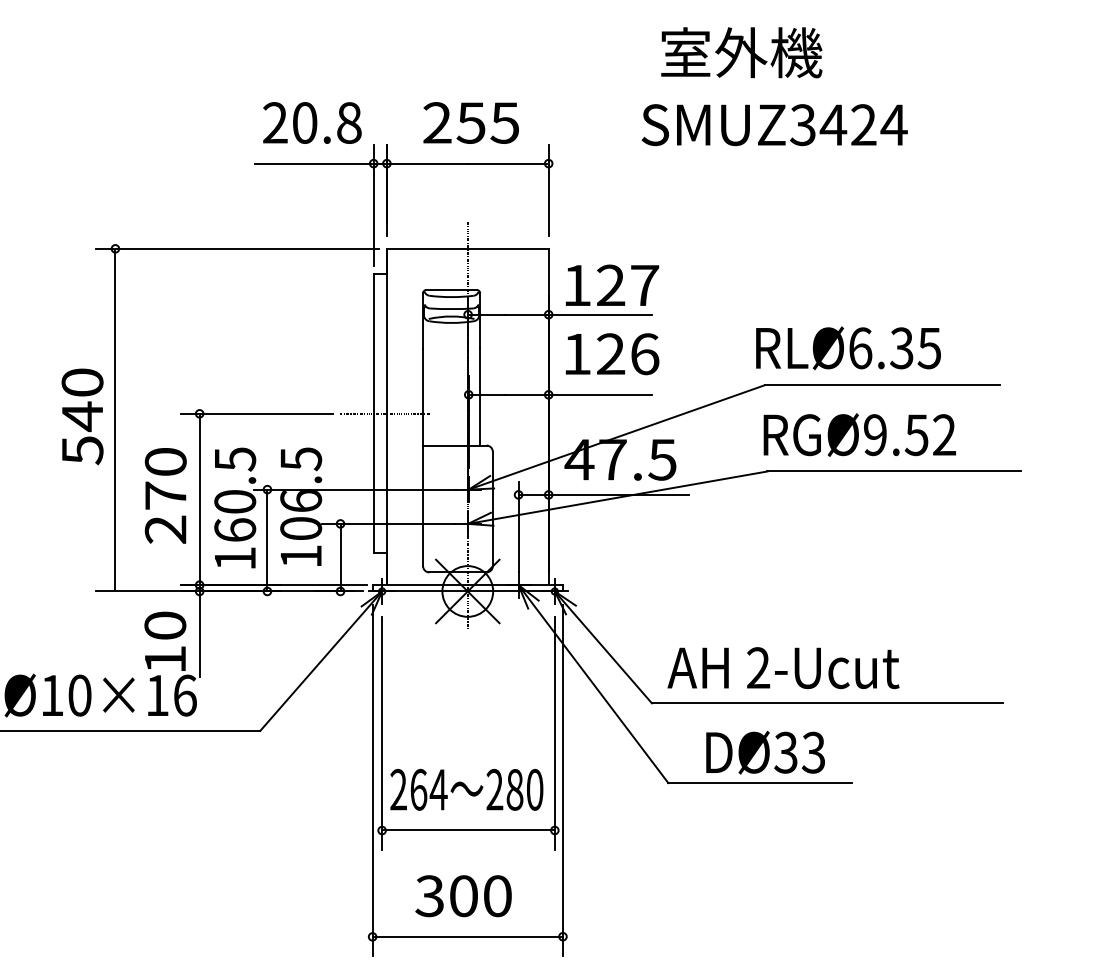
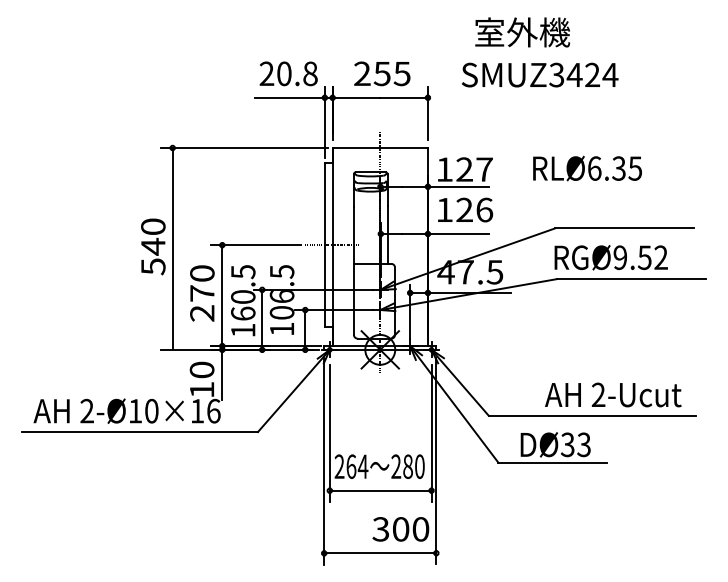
text: (741, 52) -> (522, 32), moved
text: (775, 124) -> (540, 74), moved
text: (848, 348) -> (587, 168), moved
text: (783, 667) -> (613, 394), moved
text: (463, 896) -> (400, 529), moved

